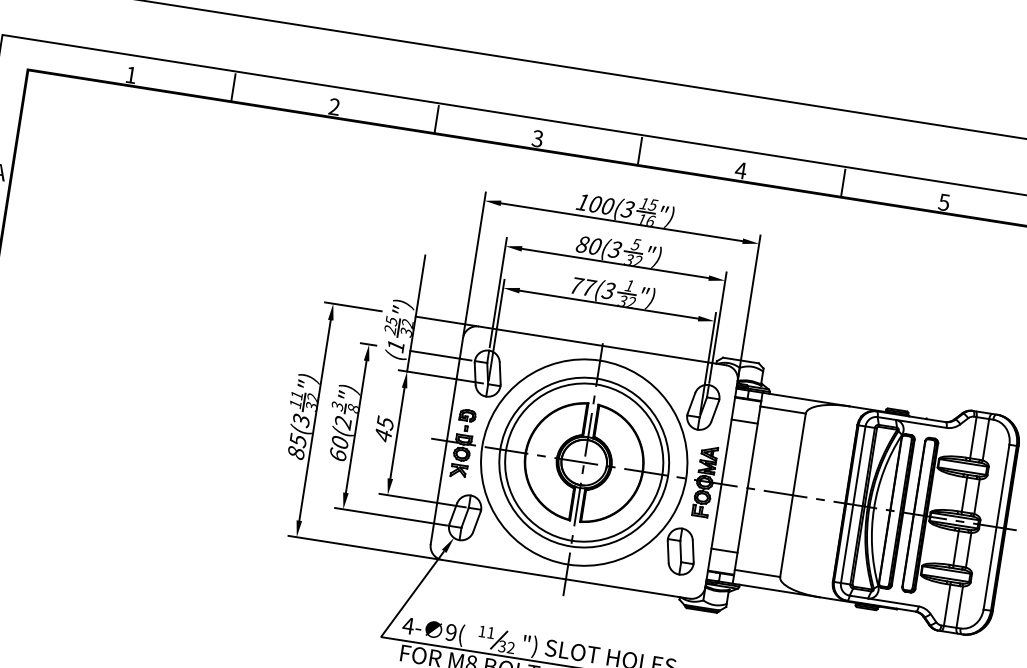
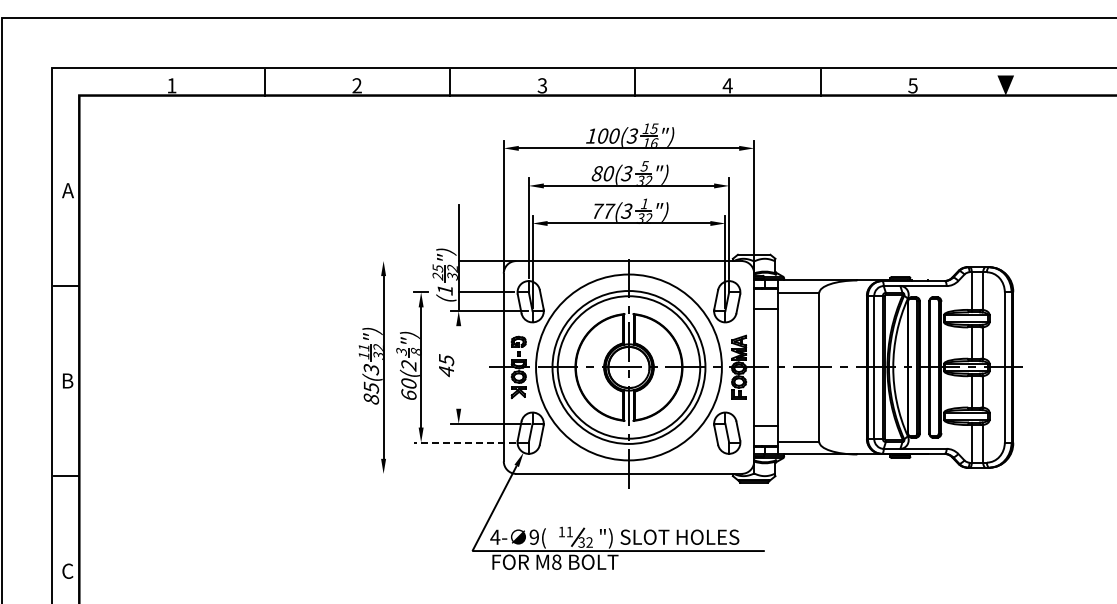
line: (352, 307) -> (401, 261), removed
line: (397, 433) -> (458, 367), removed
line: (390, 516) -> (464, 442), solid -> dashed
line: (363, 547) -> (444, 473), removed

